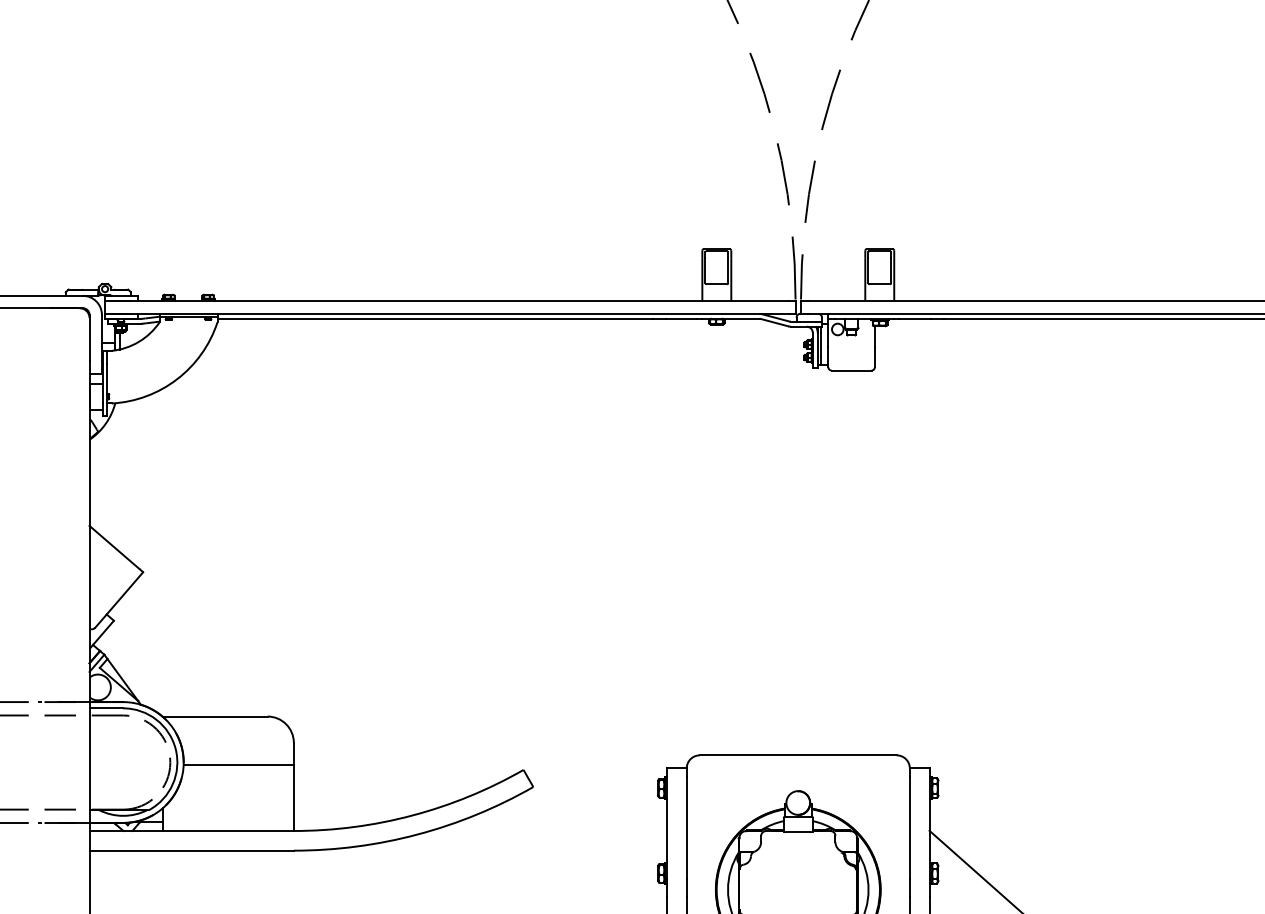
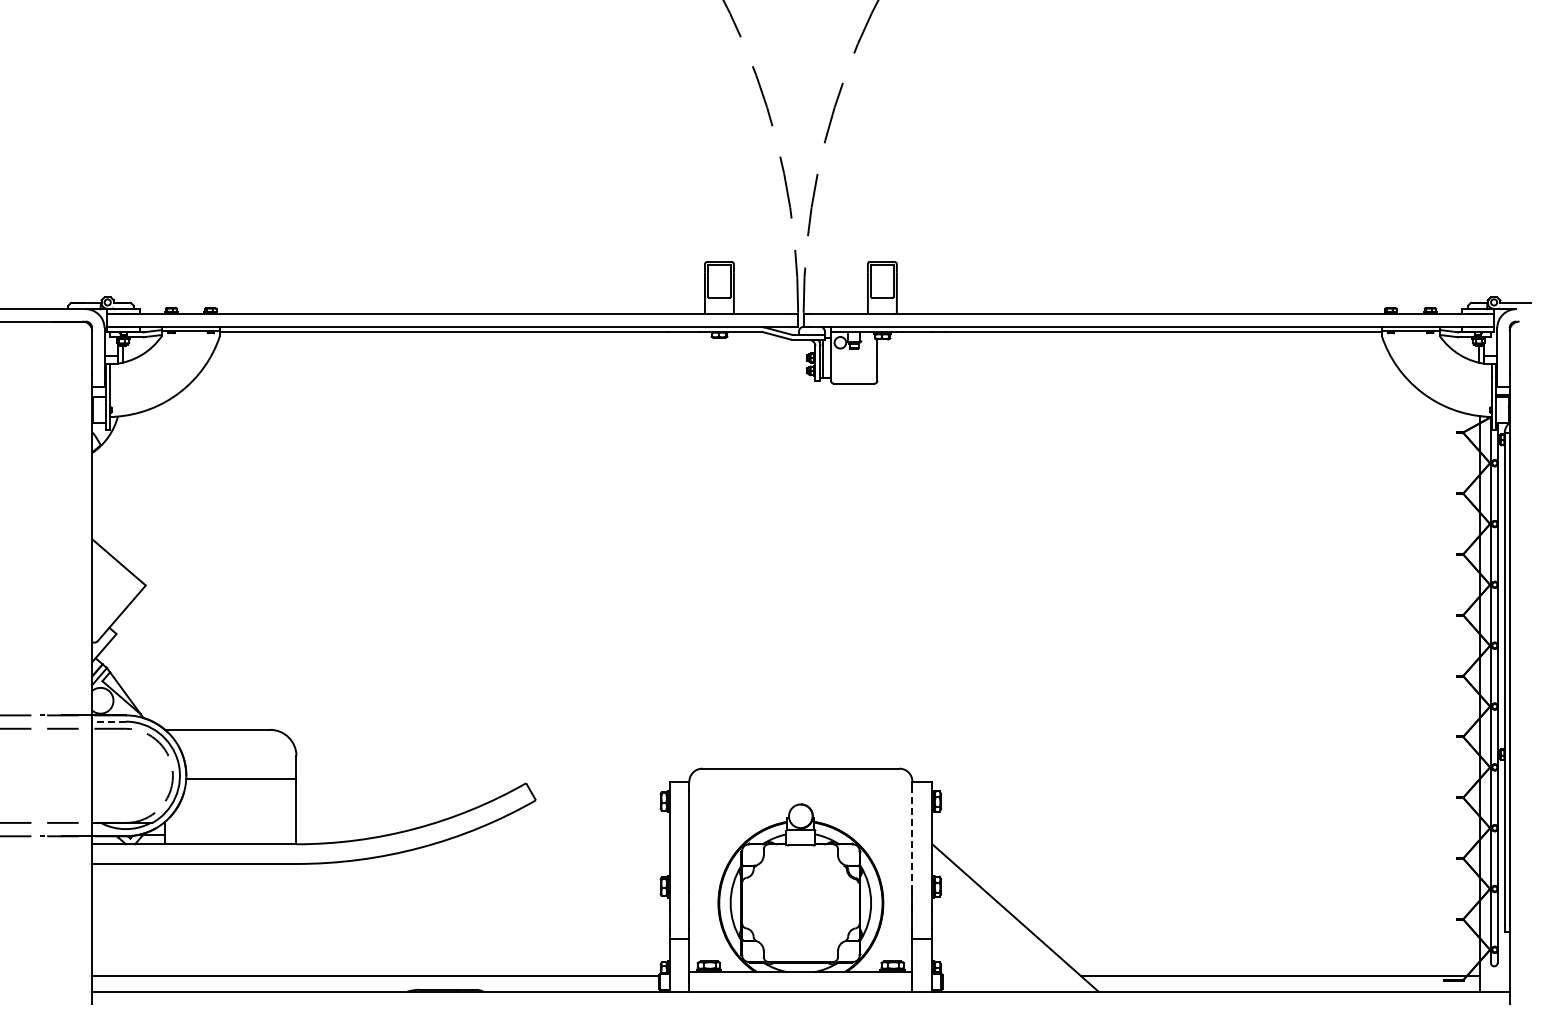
line: (106, 708) -> (109, 721), solid -> dashed
line: (909, 828) -> (912, 841), solid -> dashed

